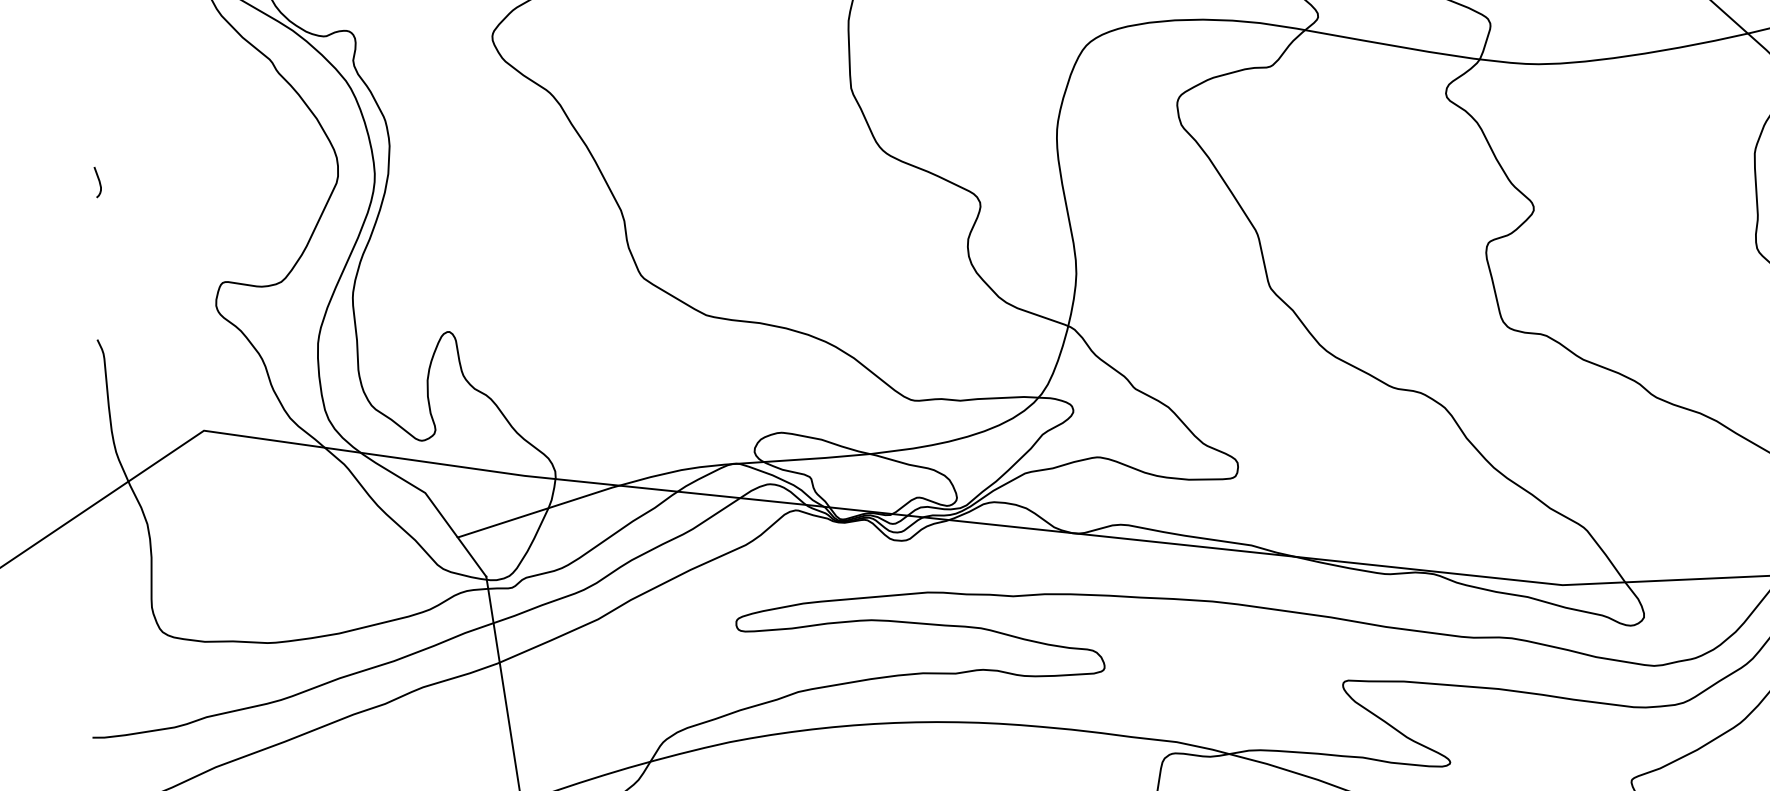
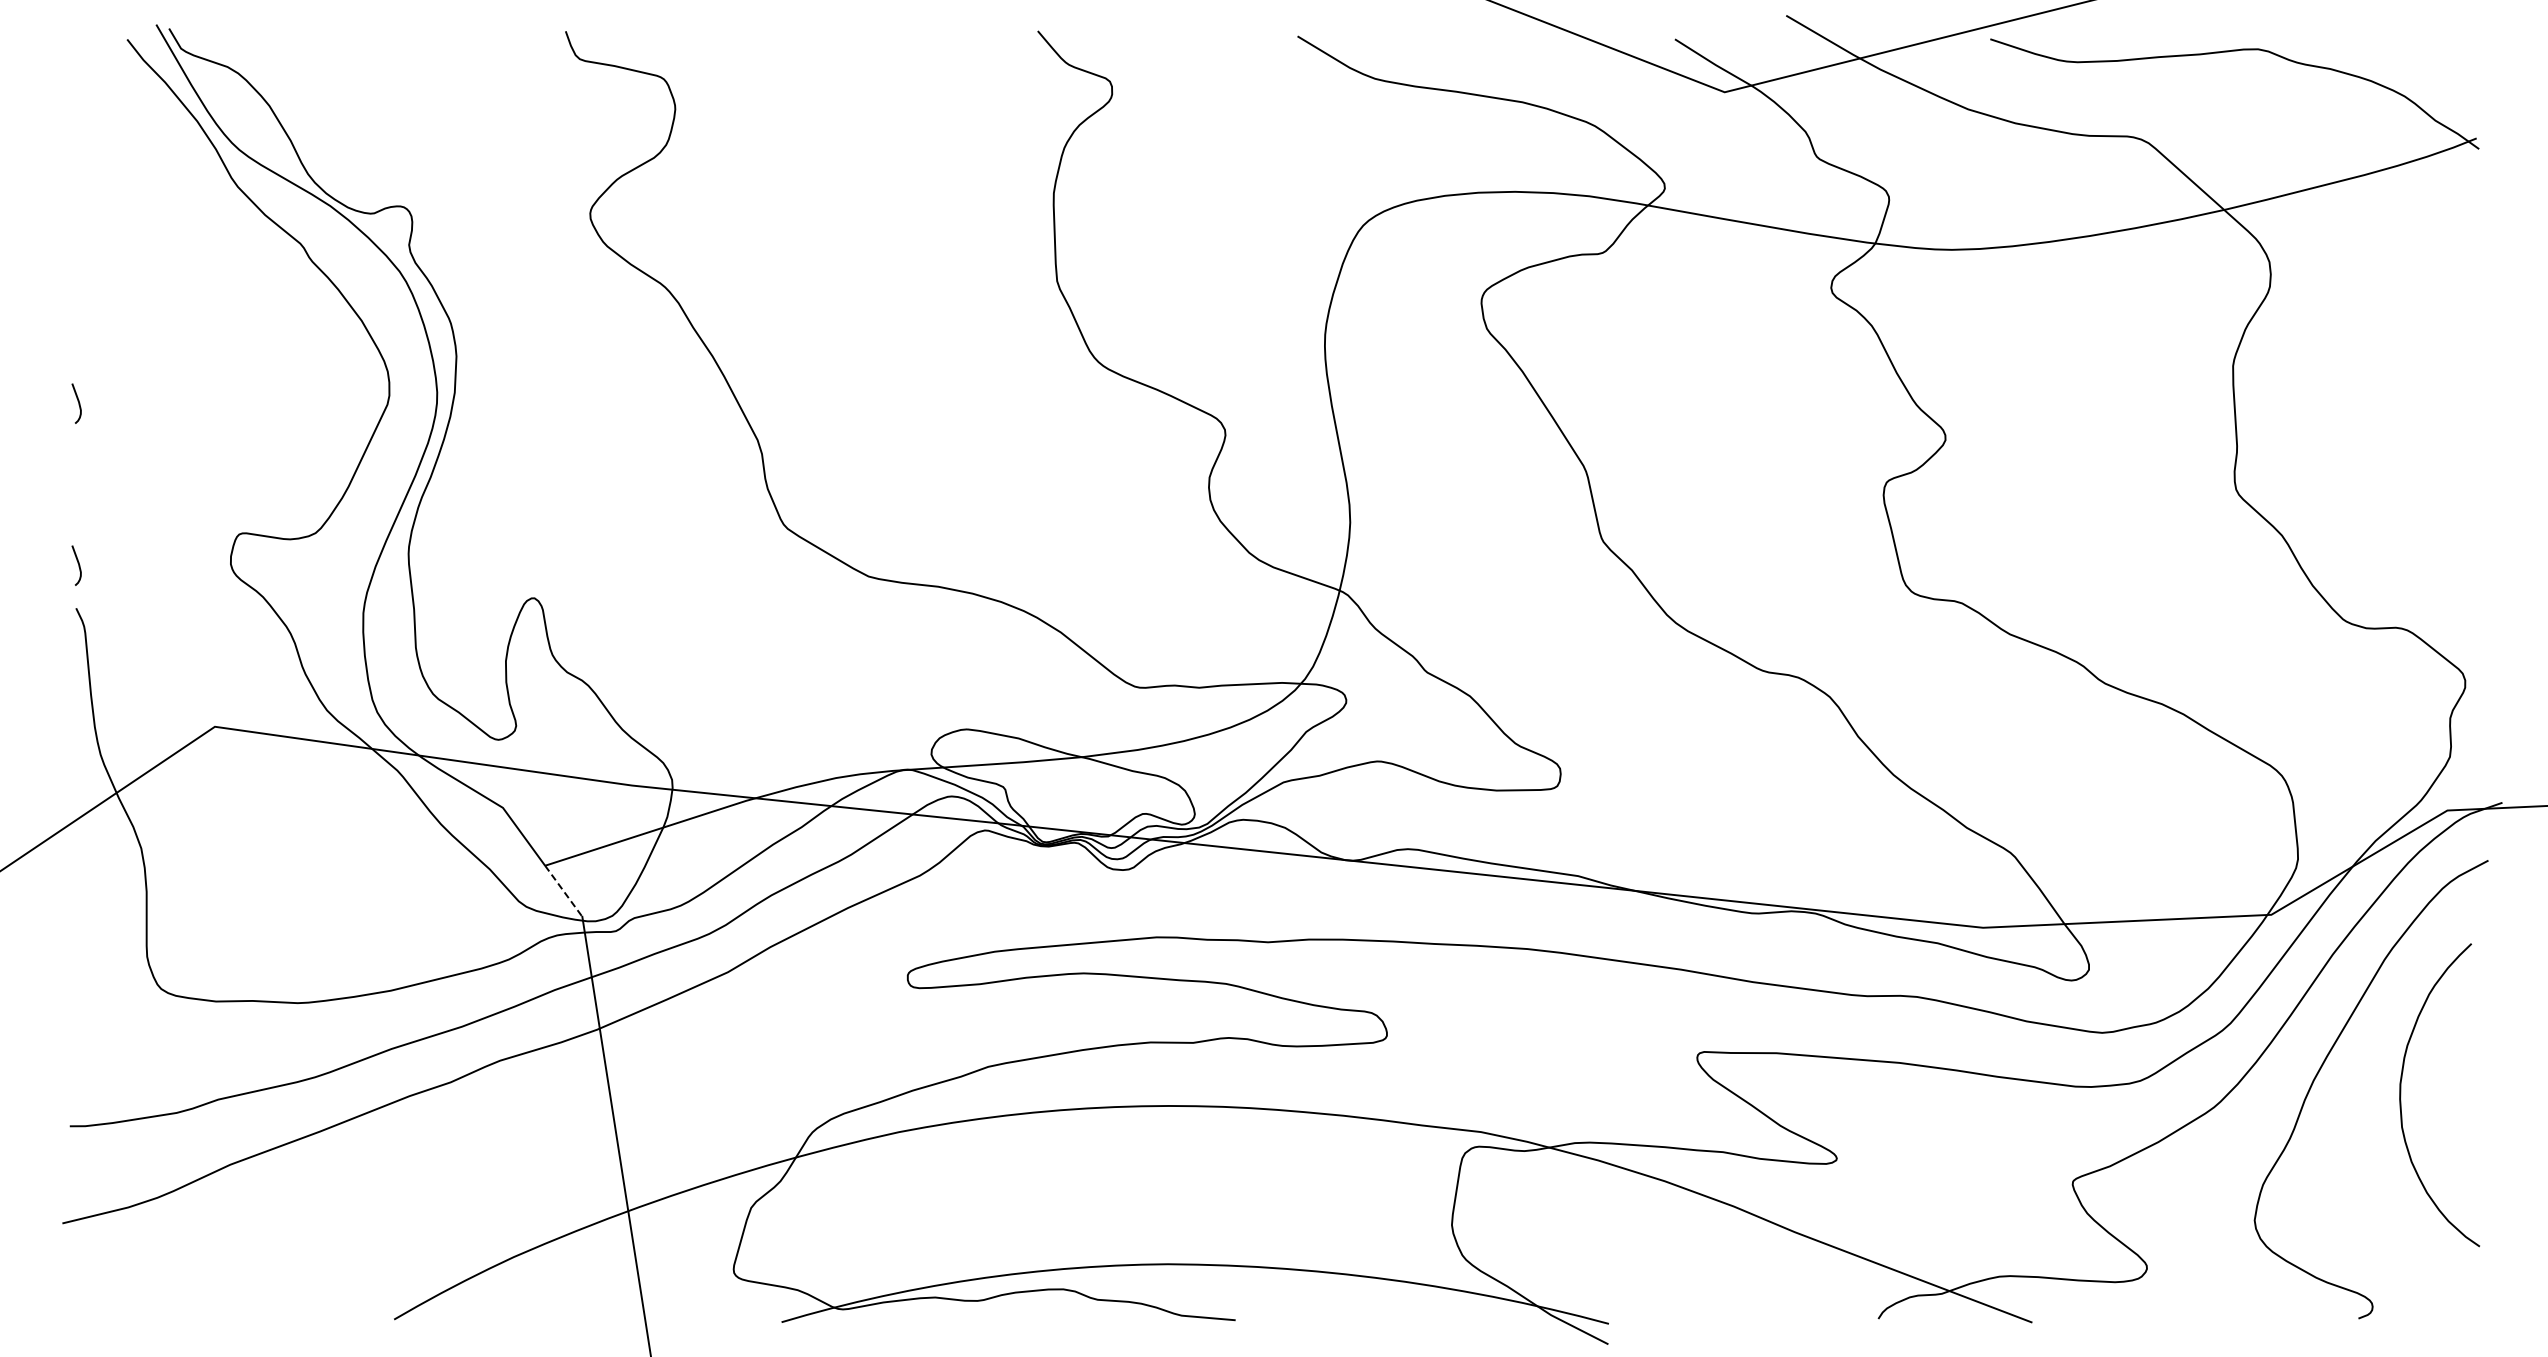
curve: (99, 306) -> (78, 565), added
line: (471, 557) -> (563, 891), solid -> dashed

